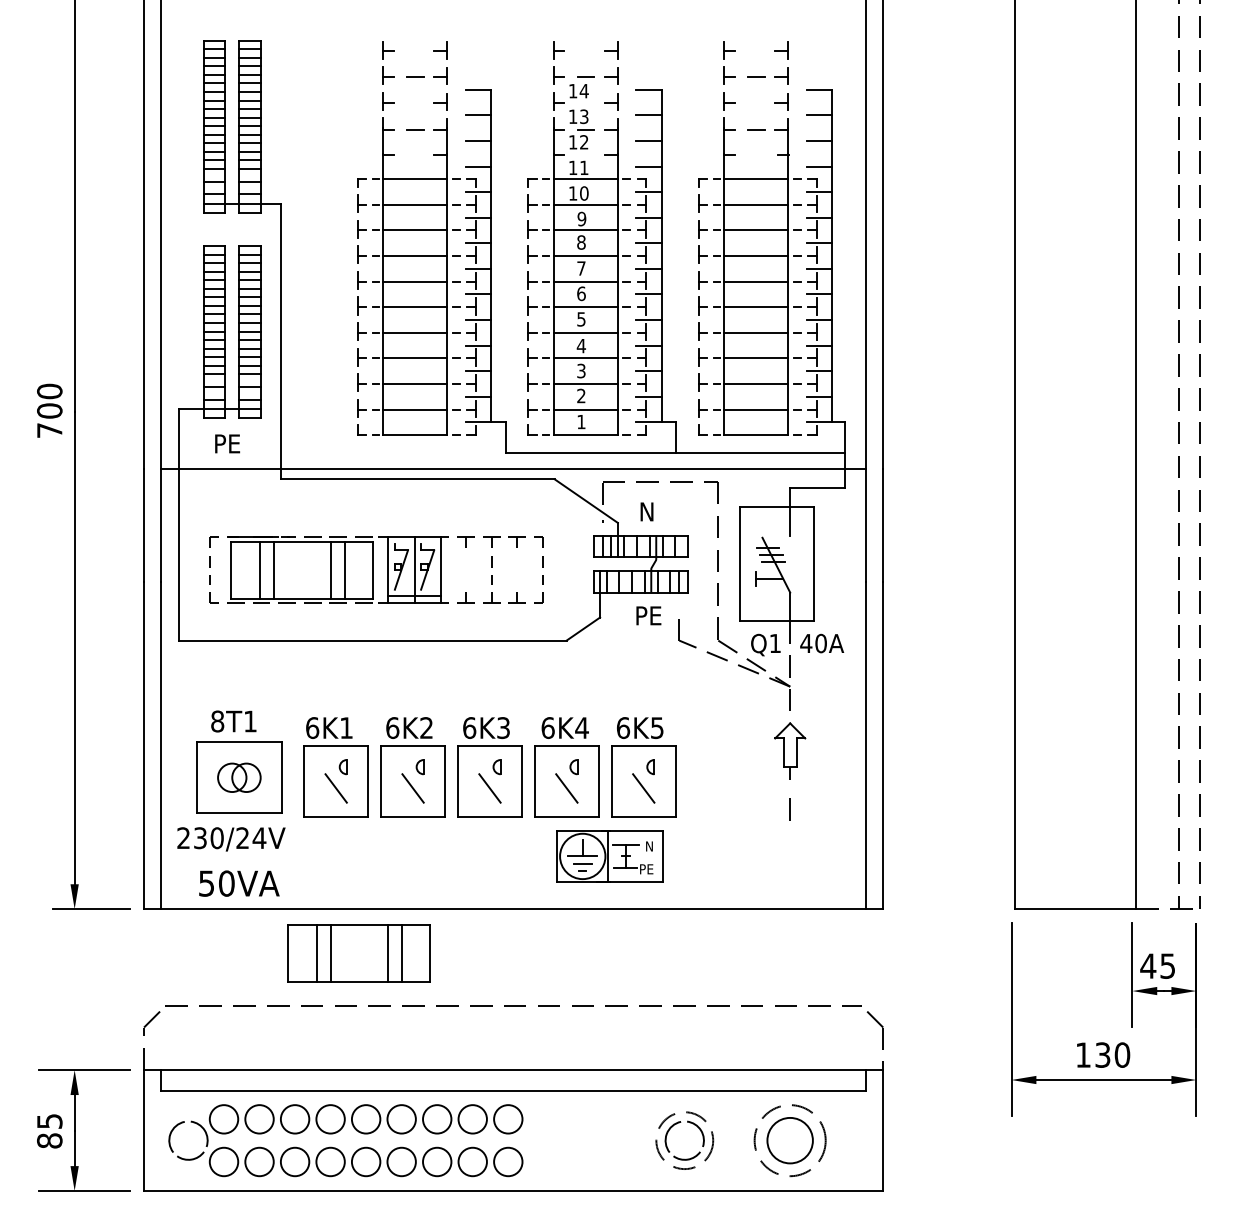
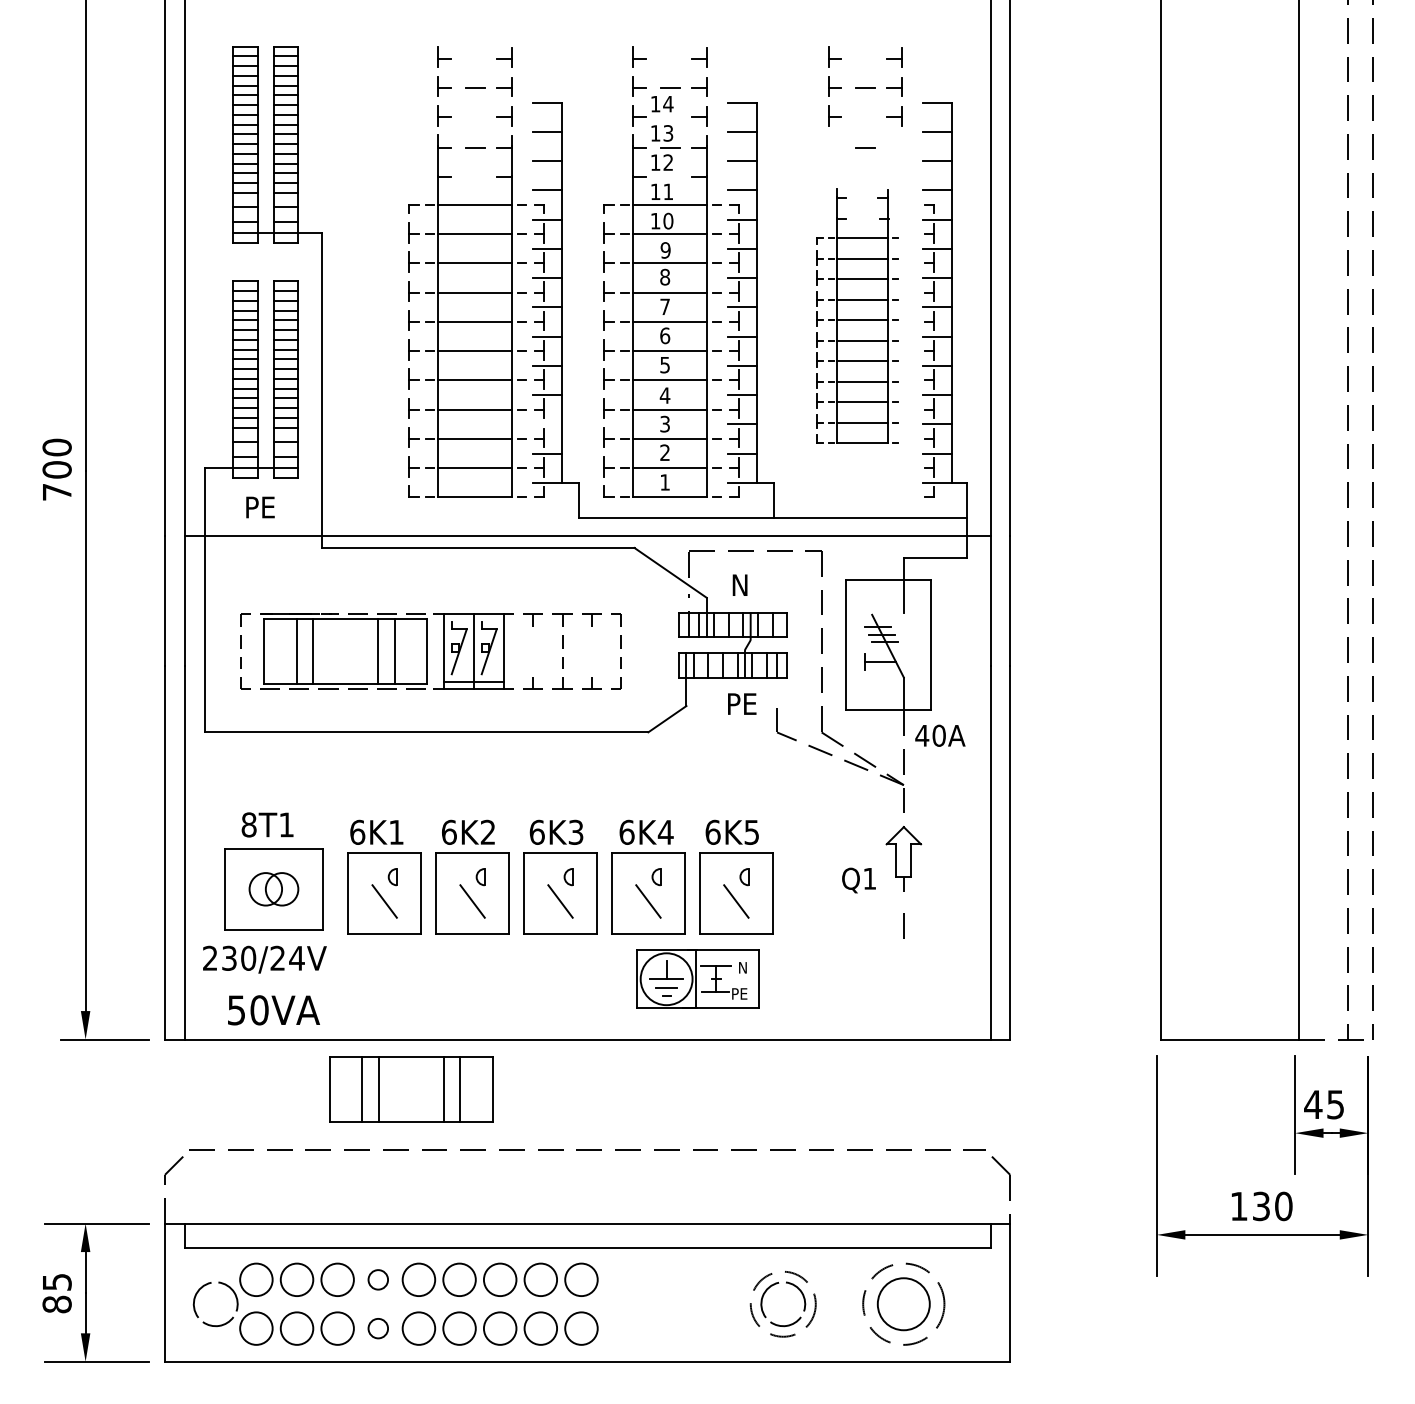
part: (749, 276) -> (857, 315), size x0.7
line: (477, 371) -> (546, 424), removed
text: (765, 645) -> (858, 880), moved
circle: (330, 1119) -> (378, 1279), size x0.6
circle: (330, 1161) -> (378, 1328), size x0.6

